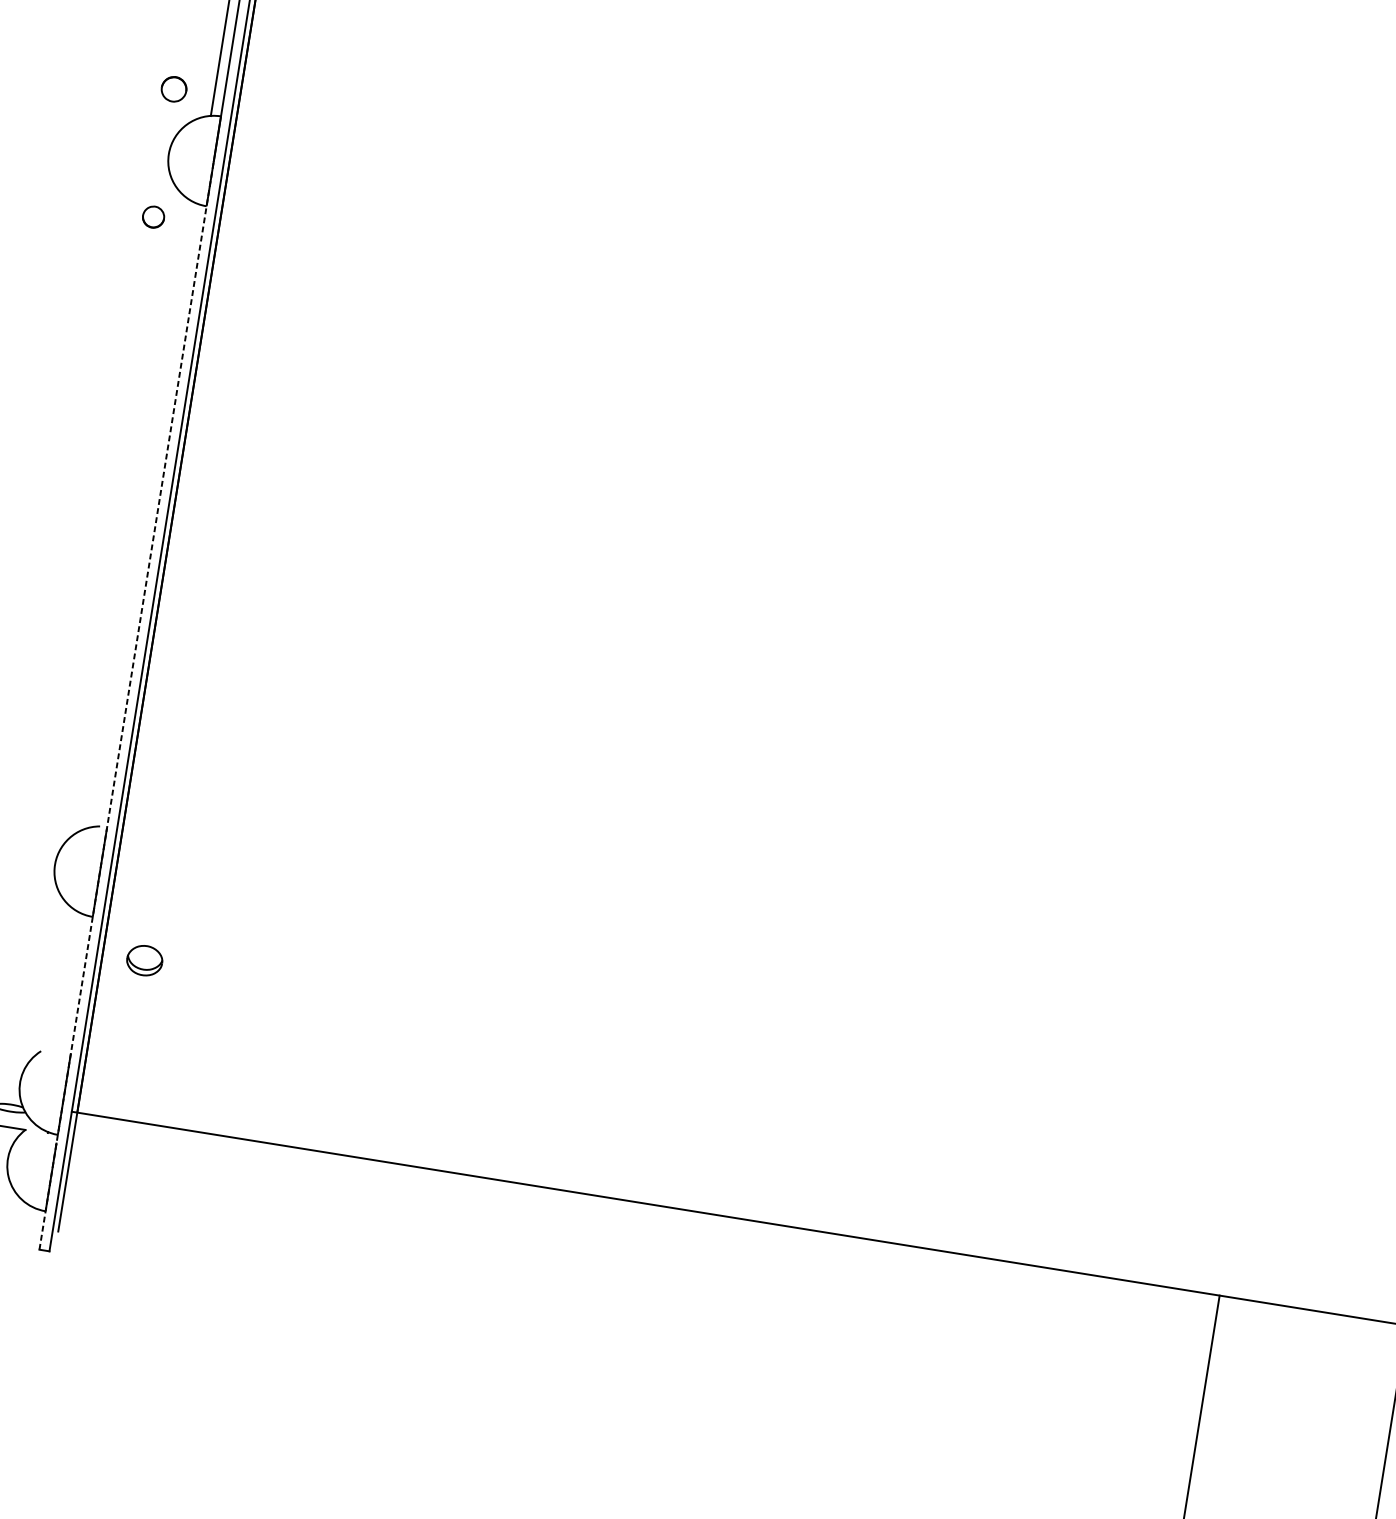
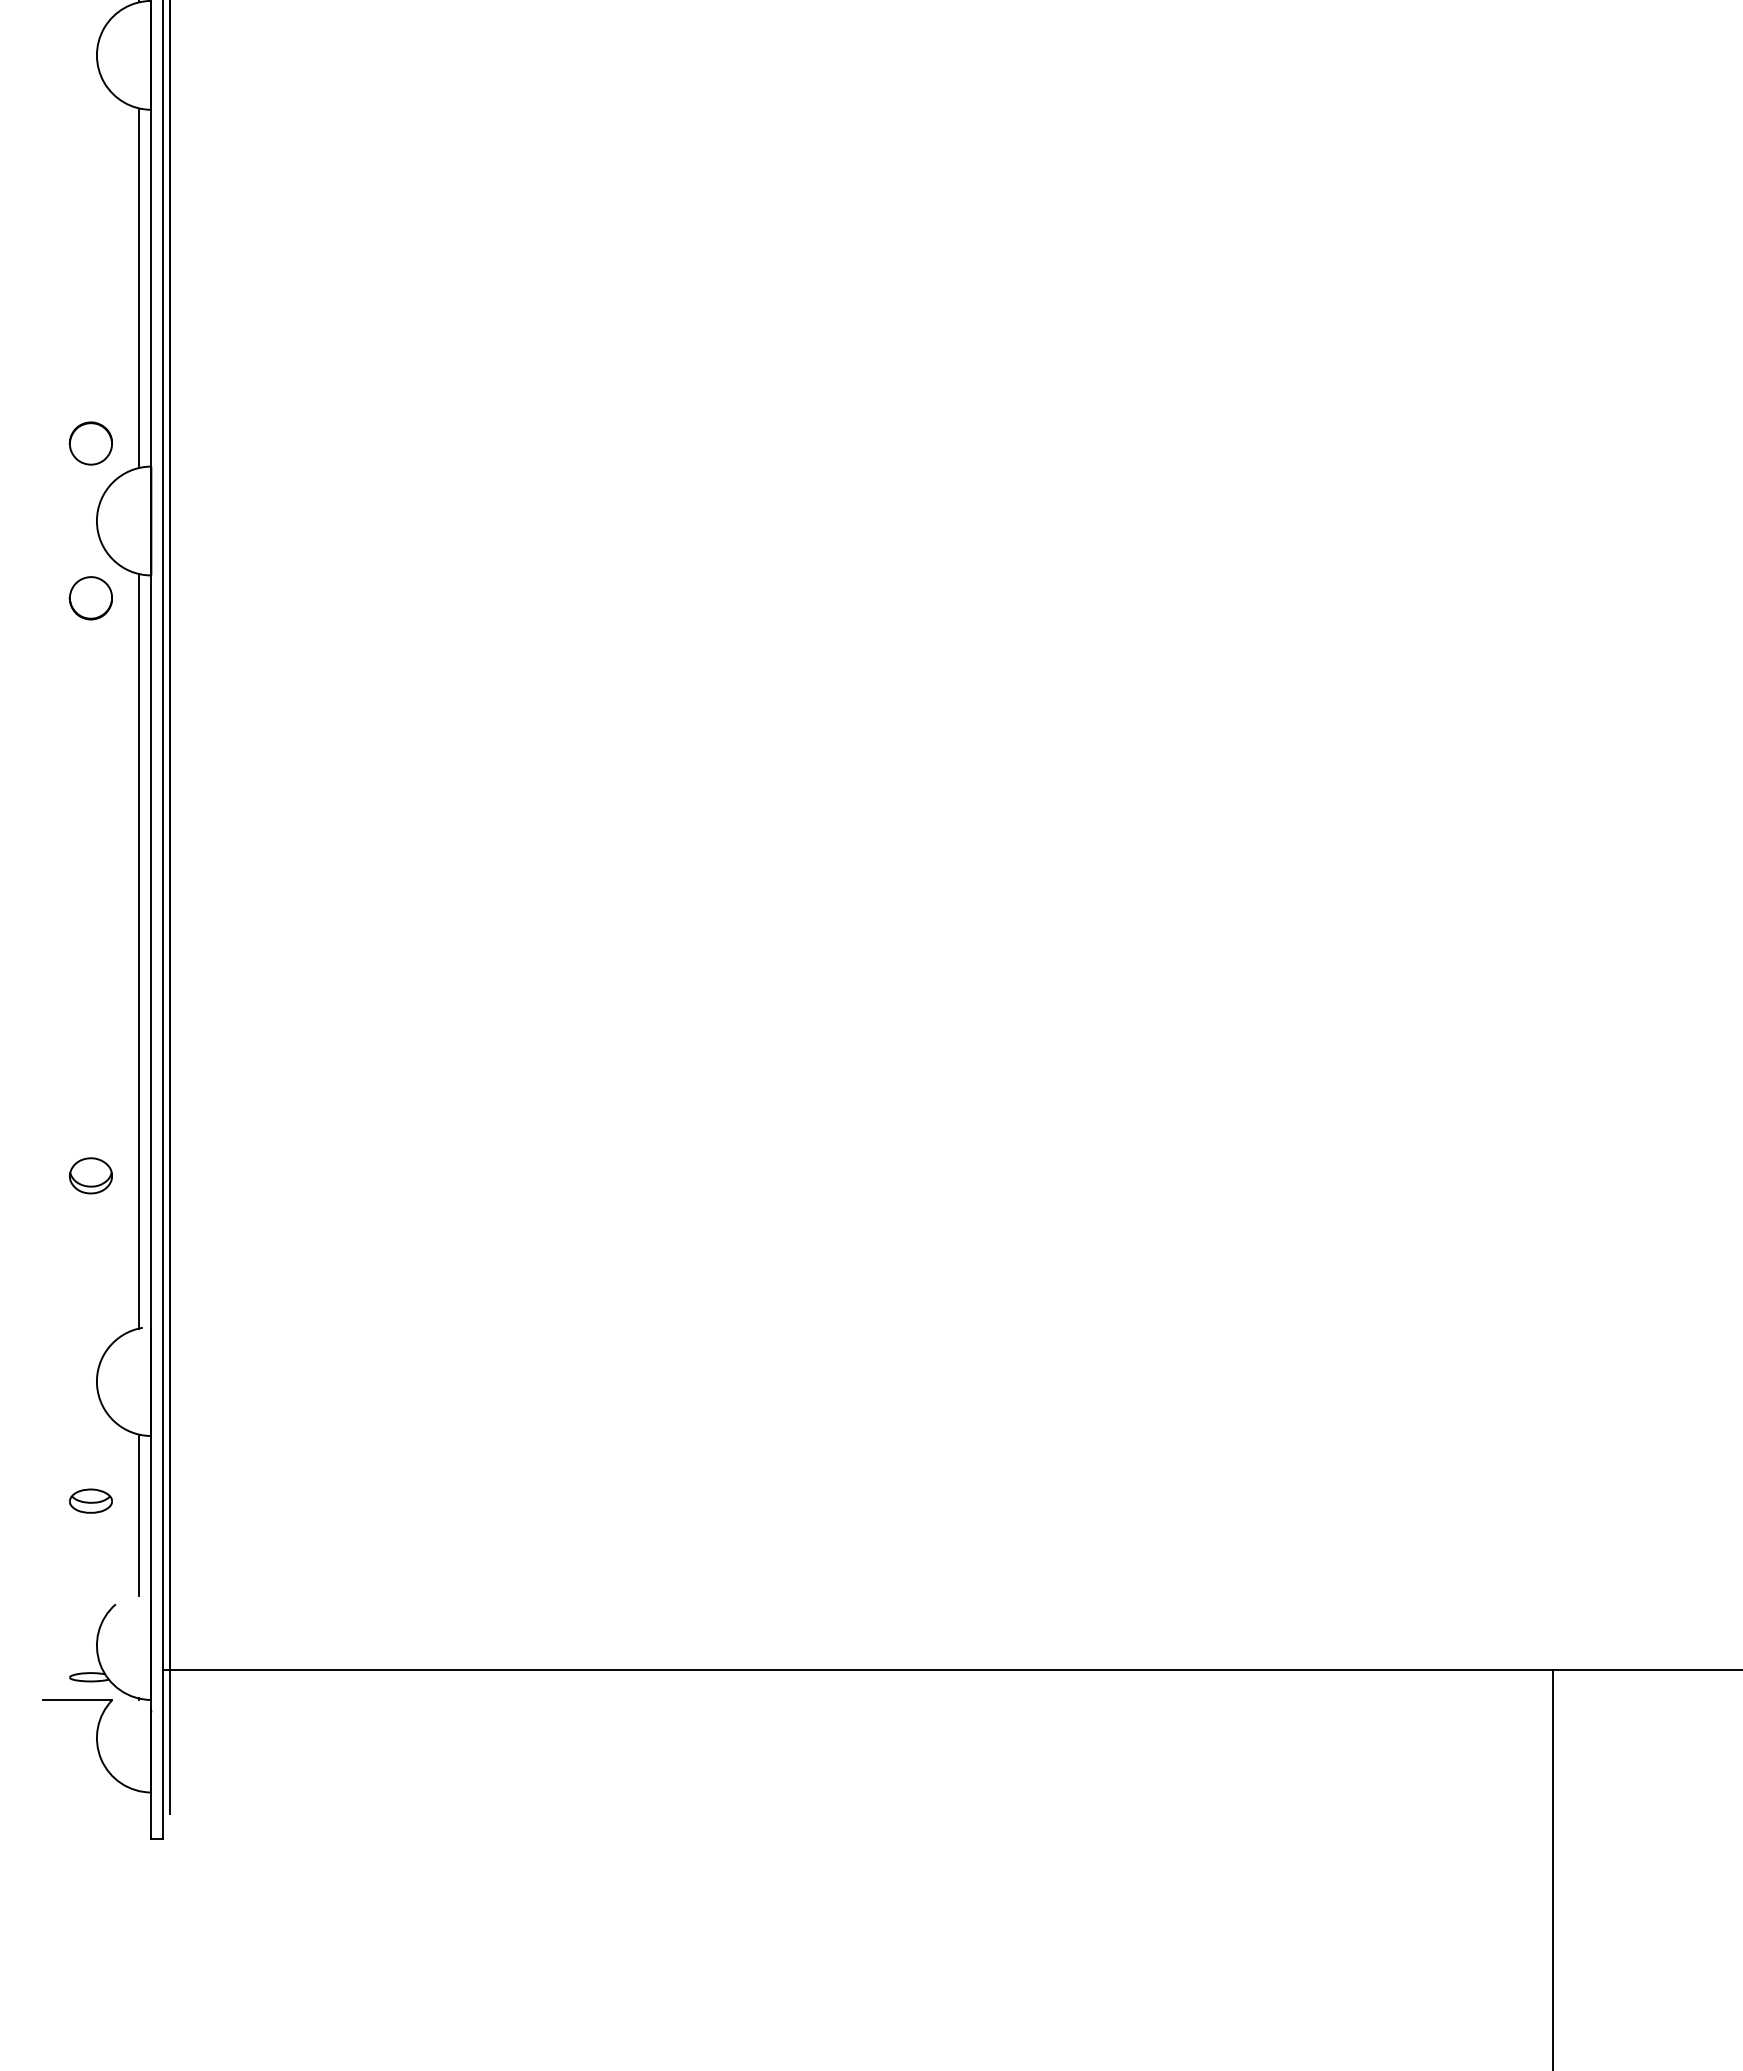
part: (173, 89) -> (90, 443), size x1.43
part: (153, 217) -> (90, 598), size x1.67
line: (147, 515) -> (139, 951), added
line: (126, 705) -> (151, 1179), dashed -> solid
part: (144, 960) -> (90, 1175), moved
part: (34, 962) -> (90, 1500), added
line: (72, 980) -> (139, 1514), added

